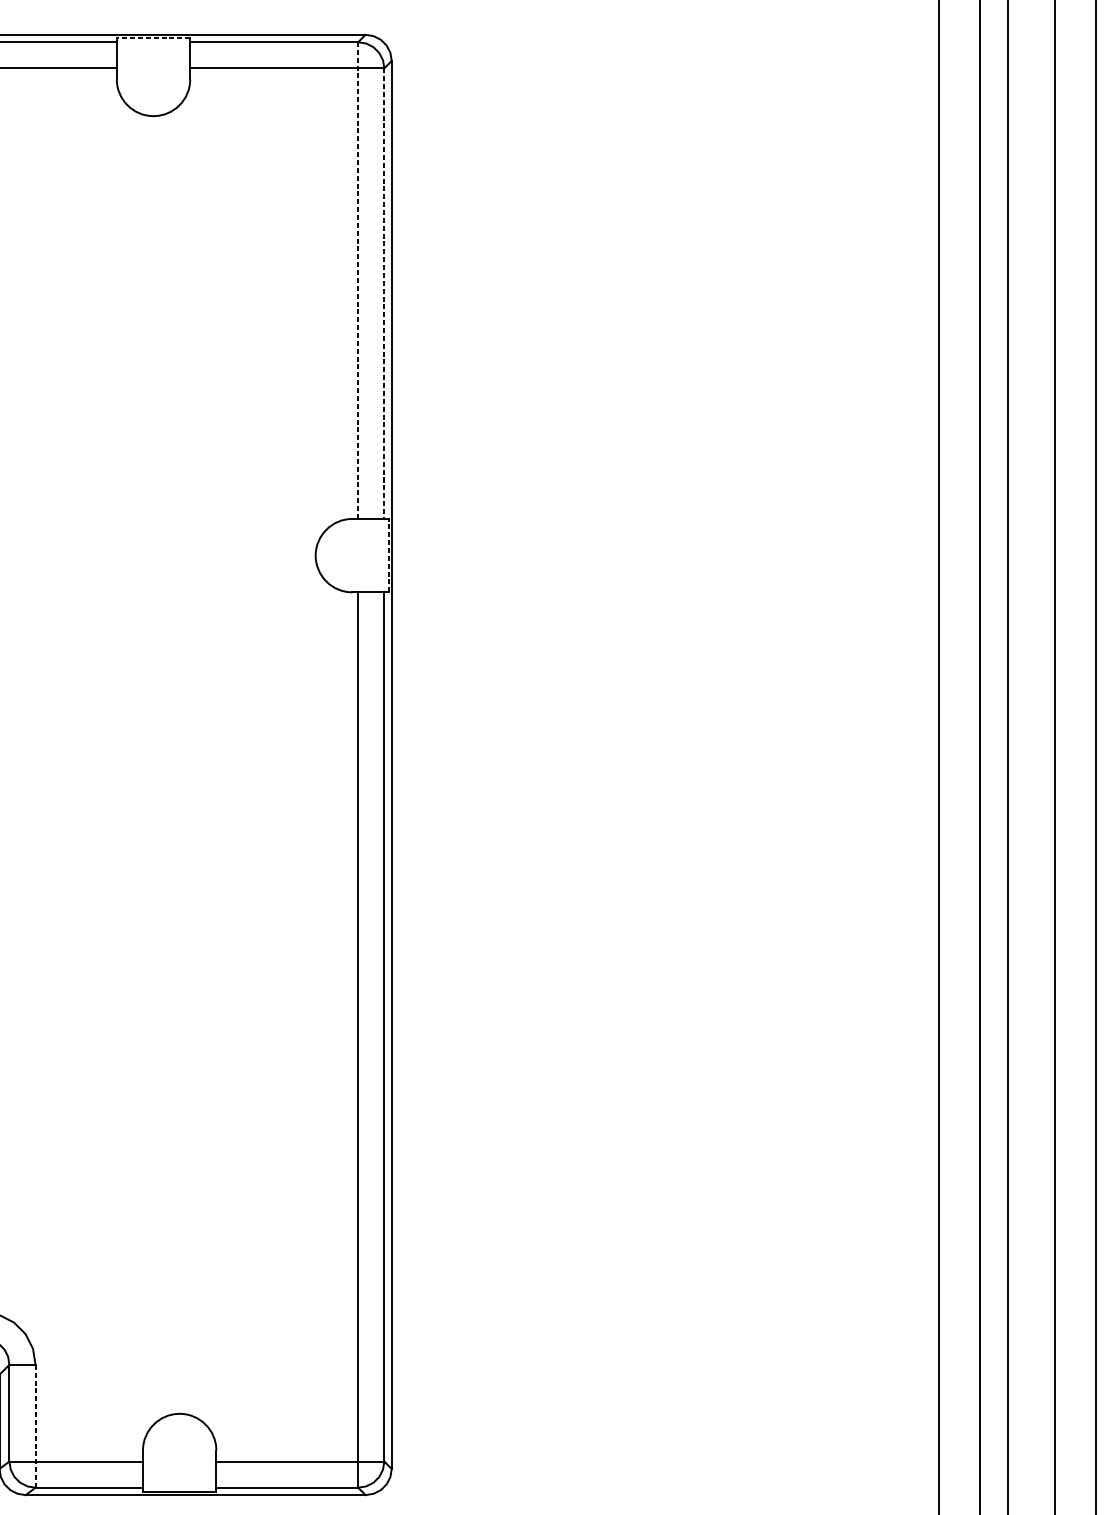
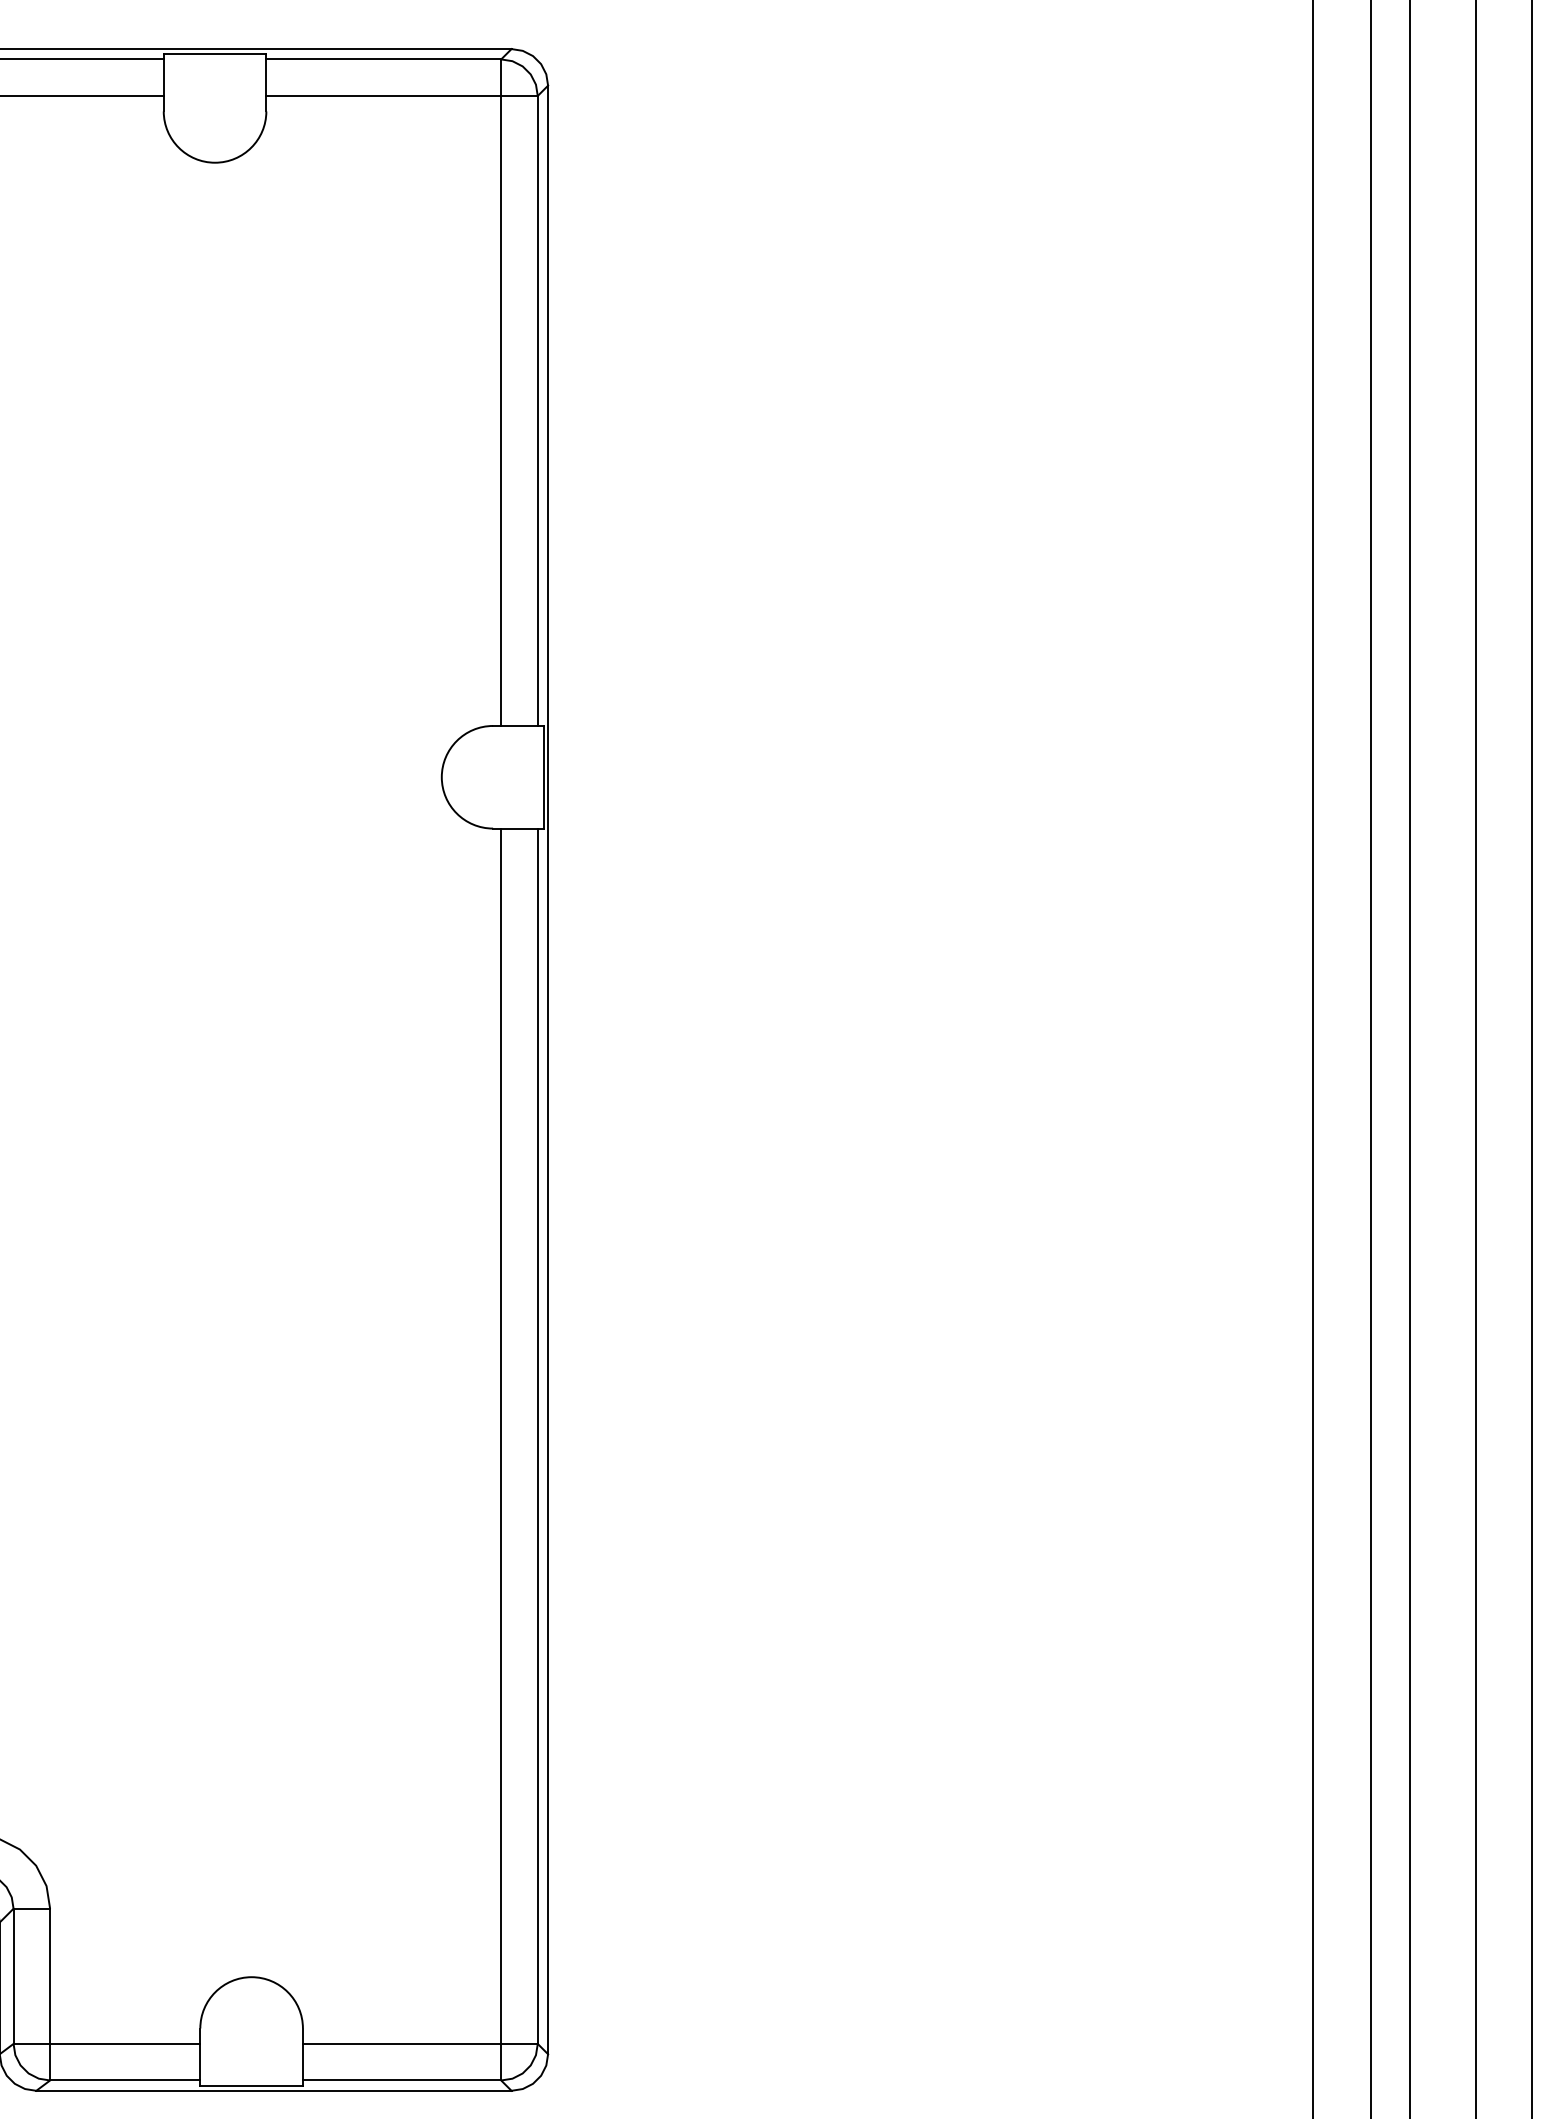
line: (153, 38) -> (214, 53), dashed -> solid
line: (358, 280) -> (501, 392), dashed -> solid
line: (384, 293) -> (537, 410), dashed -> solid
line: (388, 555) -> (543, 776), dashed -> solid
line: (35, 1426) -> (50, 1994), dashed -> solid

